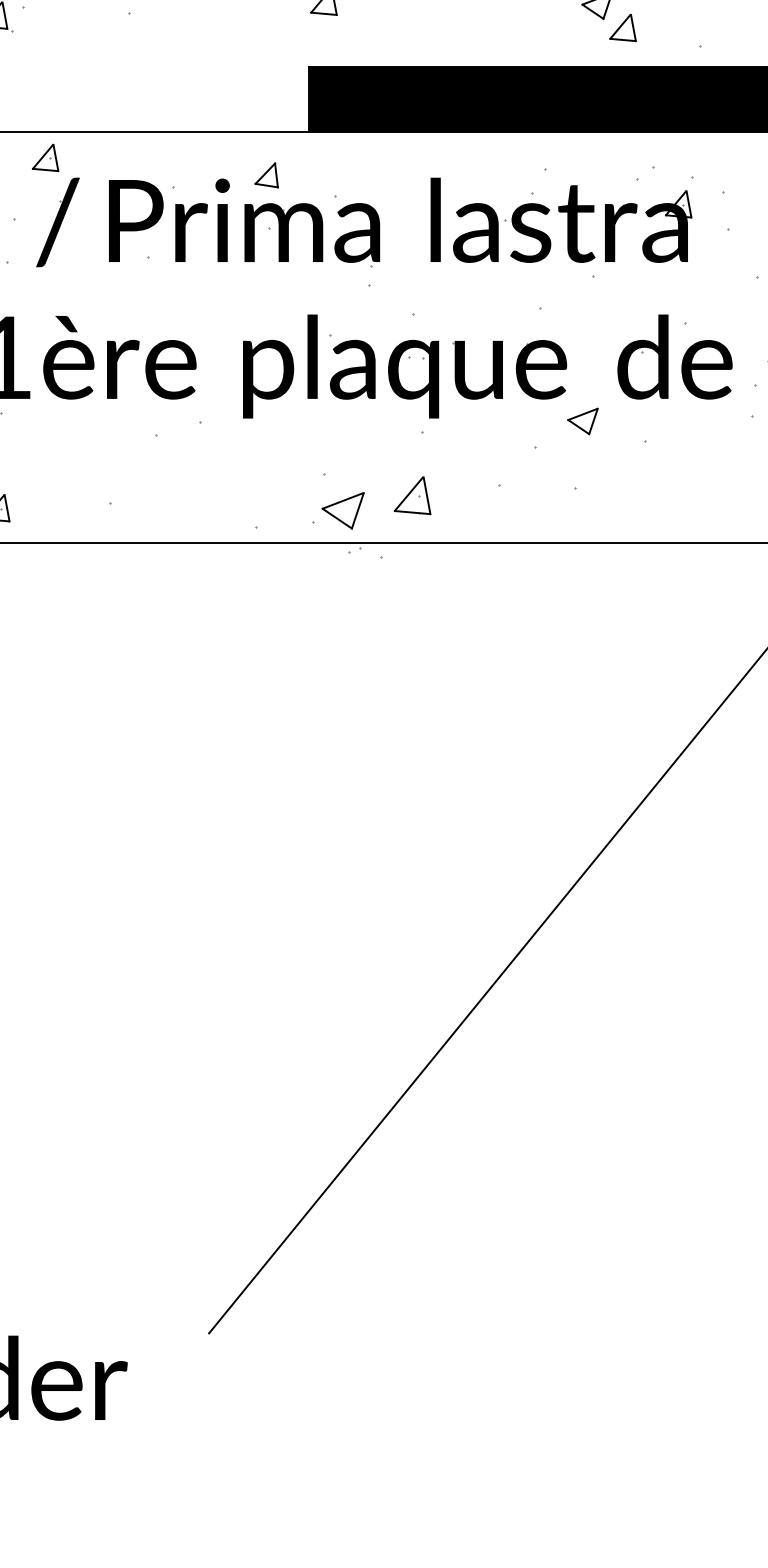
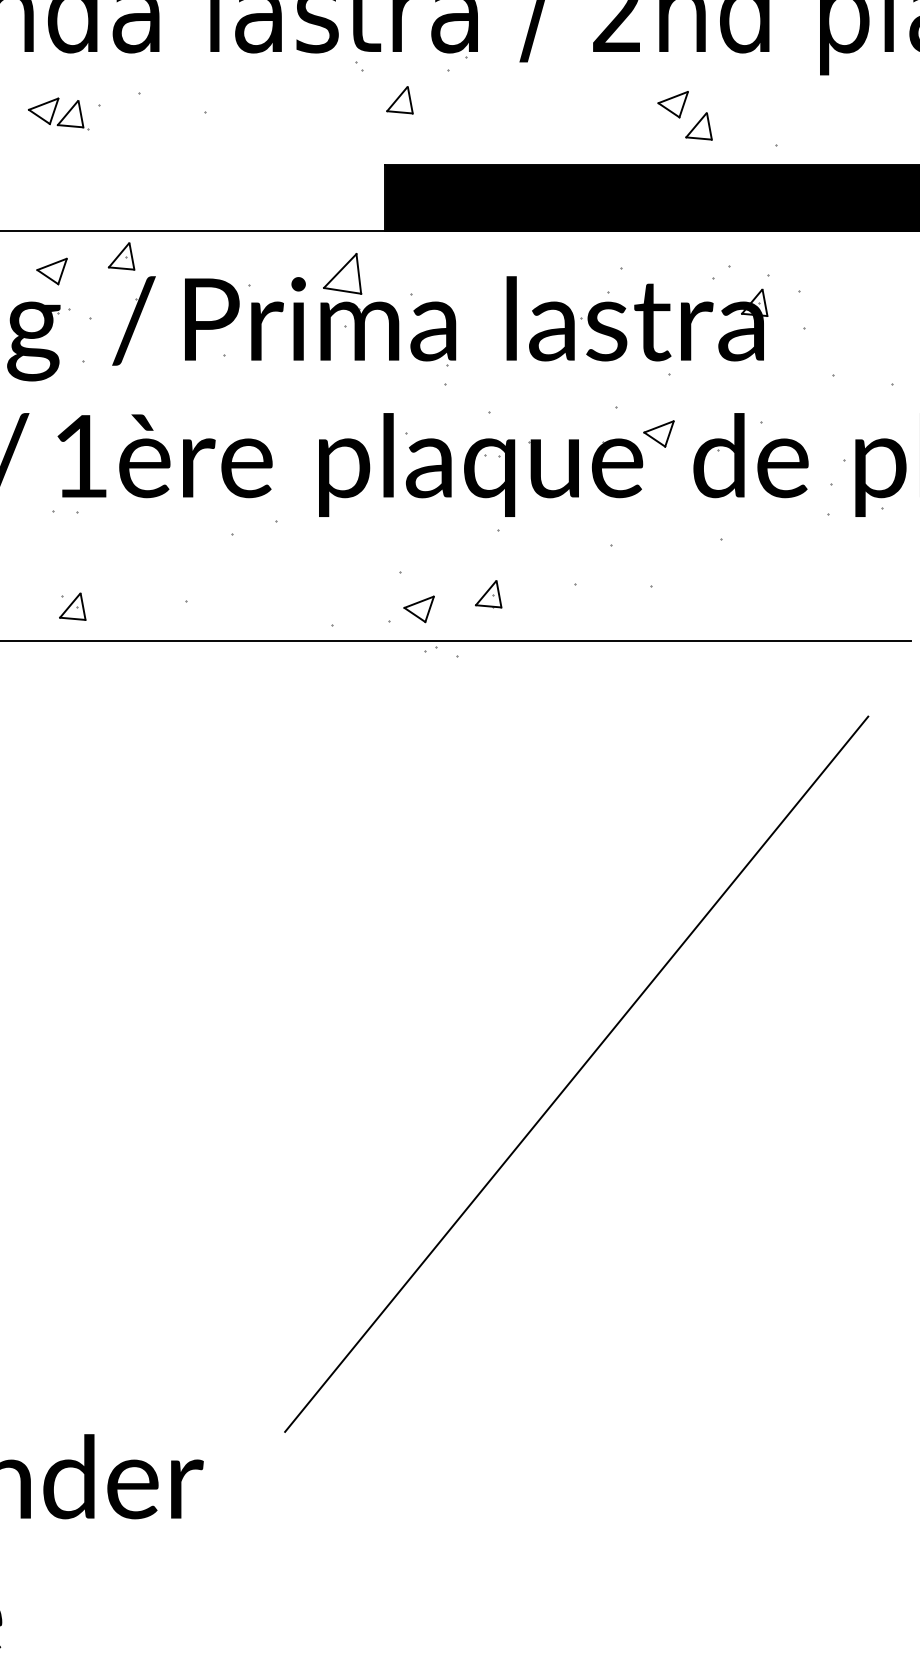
part: (266, 174) -> (342, 273), size x1.67
part: (582, 420) -> (658, 433), moved
part: (412, 495) -> (488, 594), size x0.71
part: (342, 510) -> (418, 609), size x0.71

